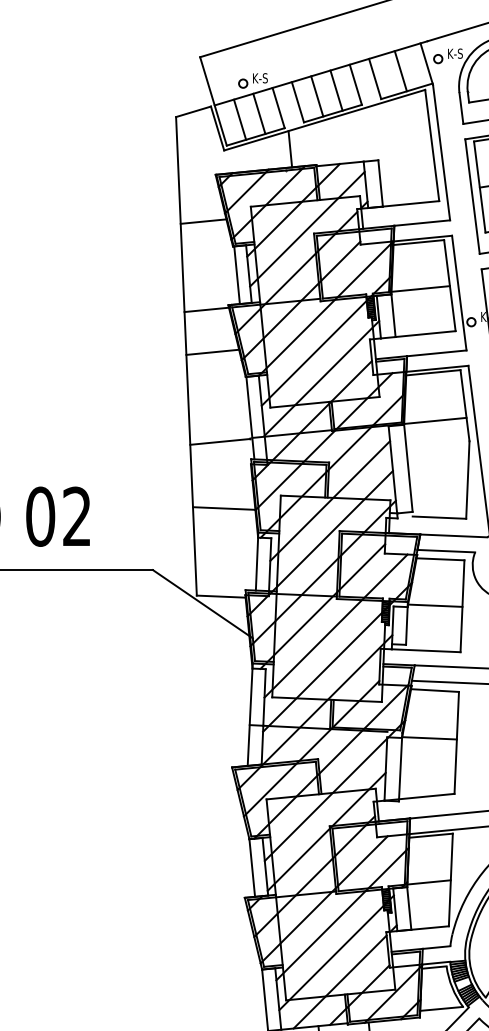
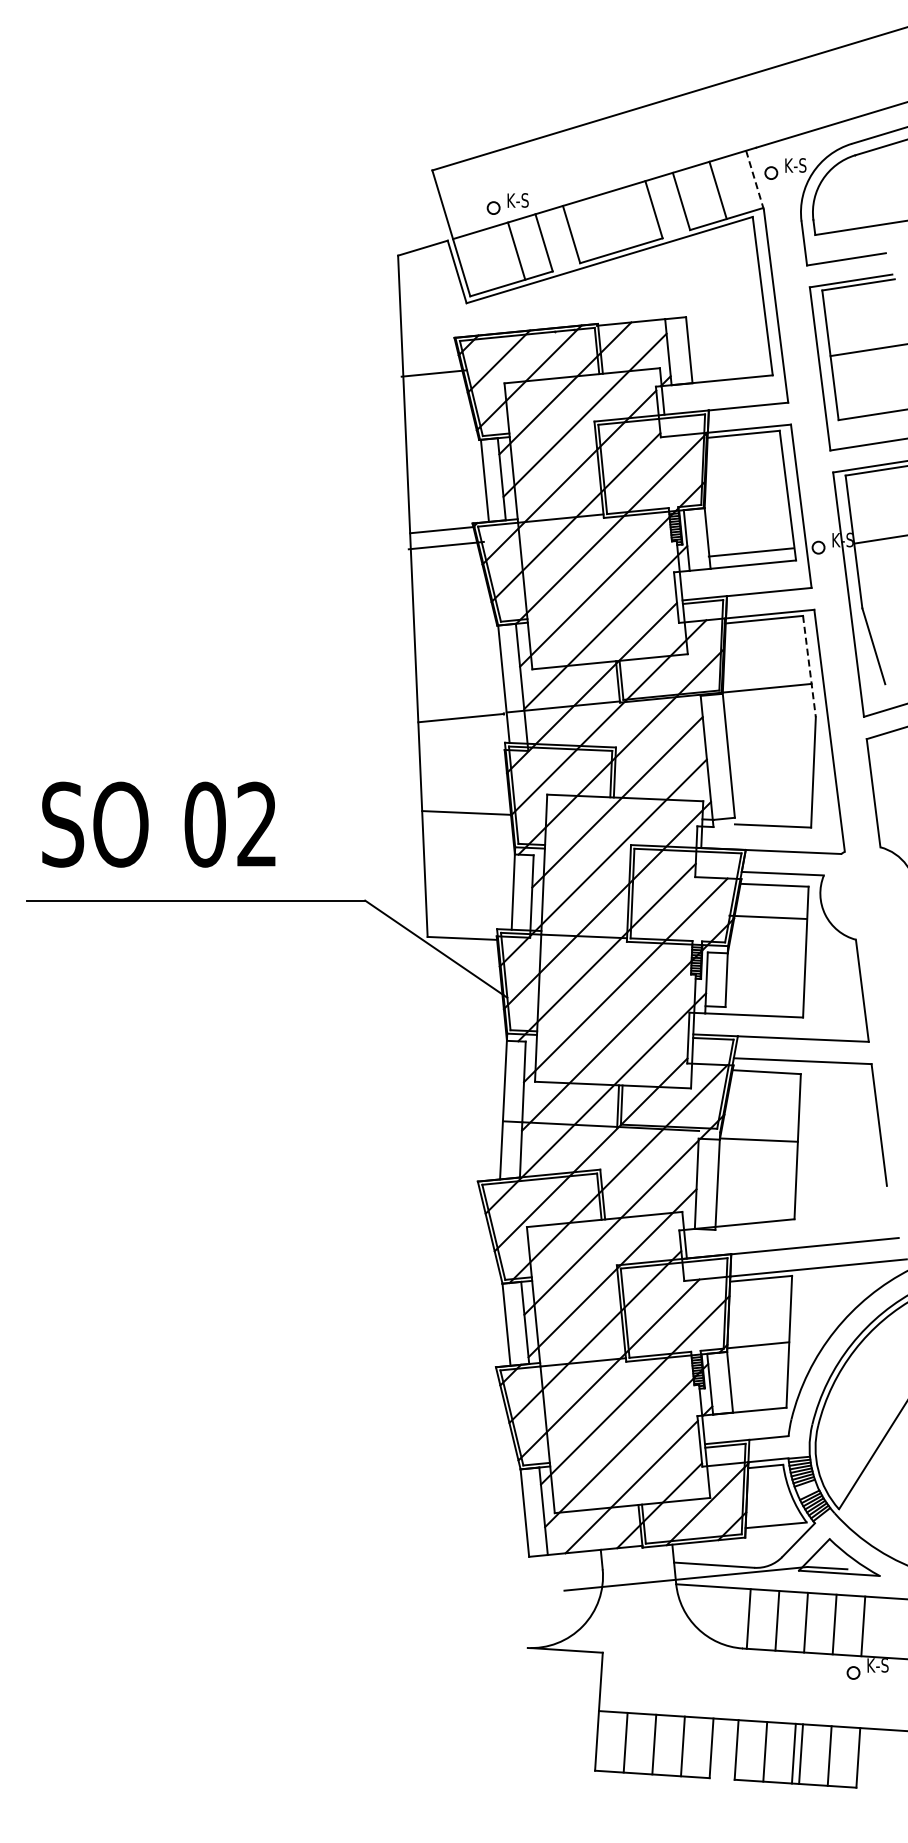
line: (427, 64) -> (755, 180), solid -> dashed
line: (336, 90) -> (626, 217), removed
line: (316, 95) -> (598, 225), removed
line: (239, 119) -> (488, 259), removed
line: (290, 149) -> (560, 301), removed
line: (203, 221) -> (433, 373), moved
line: (420, 289) -> (750, 552), moved
line: (212, 352) -> (445, 545), moved
line: (465, 406) -> (809, 667), solid -> dashed
line: (434, 605) -> (767, 917), moved

